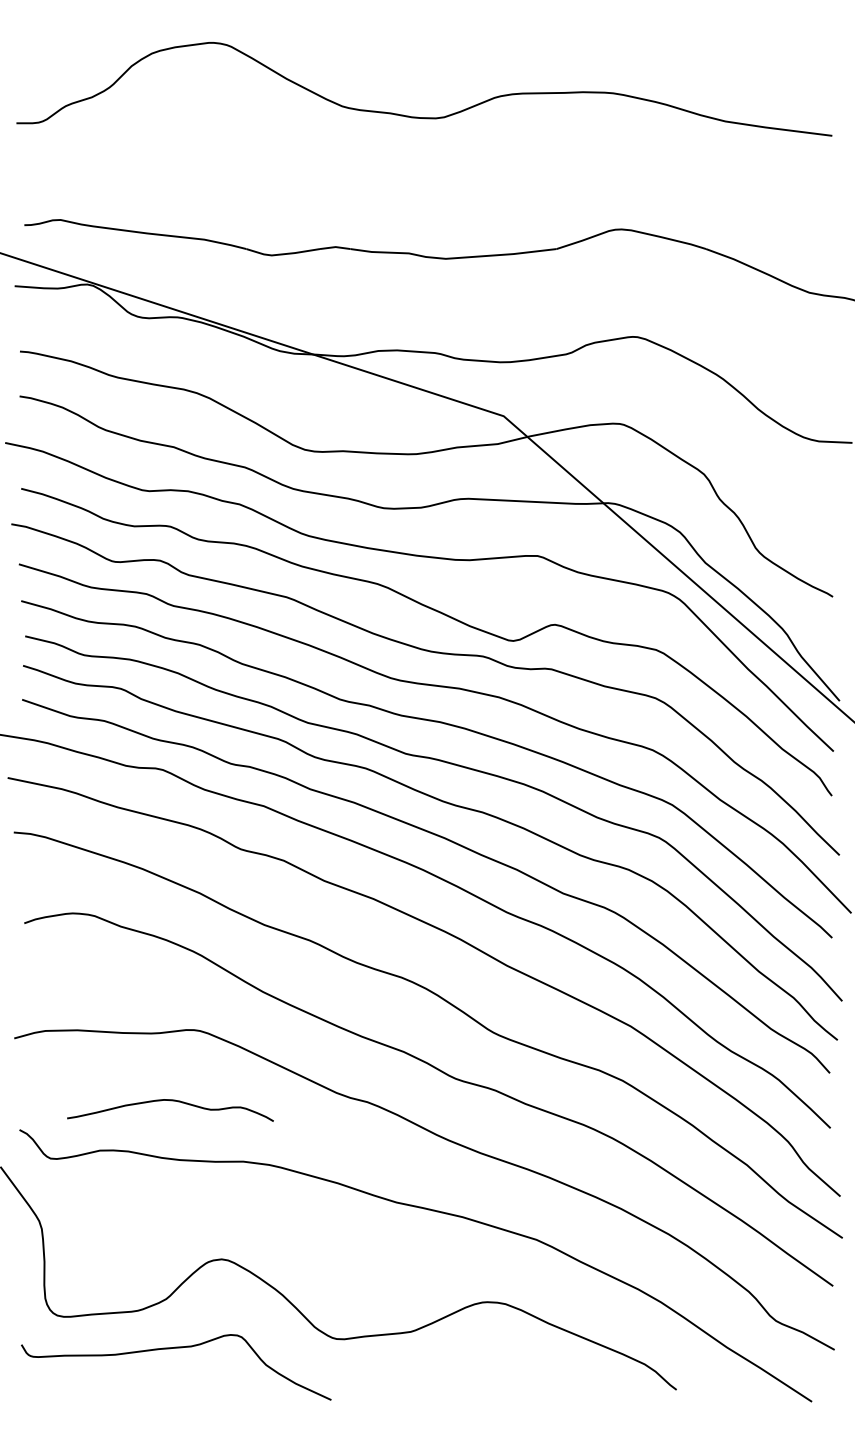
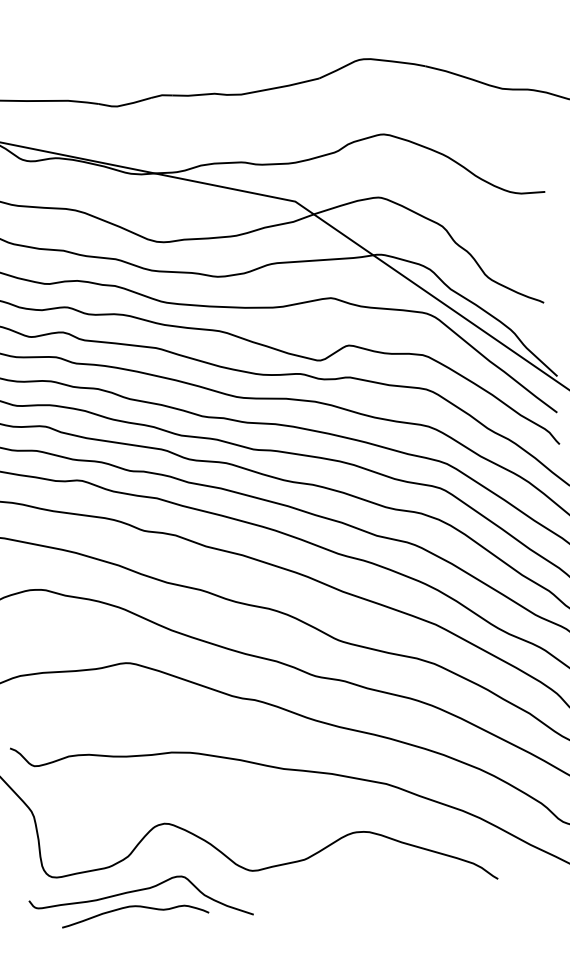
curve: (170, 1101) -> (134, 907), moved

